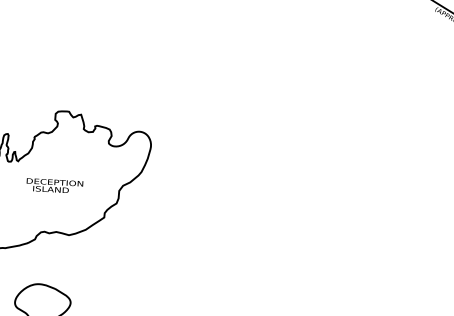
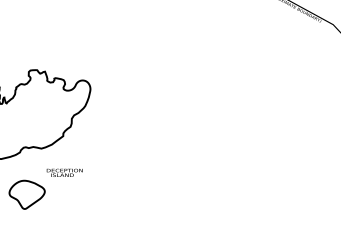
text: (54, 185) -> (64, 172), moved

